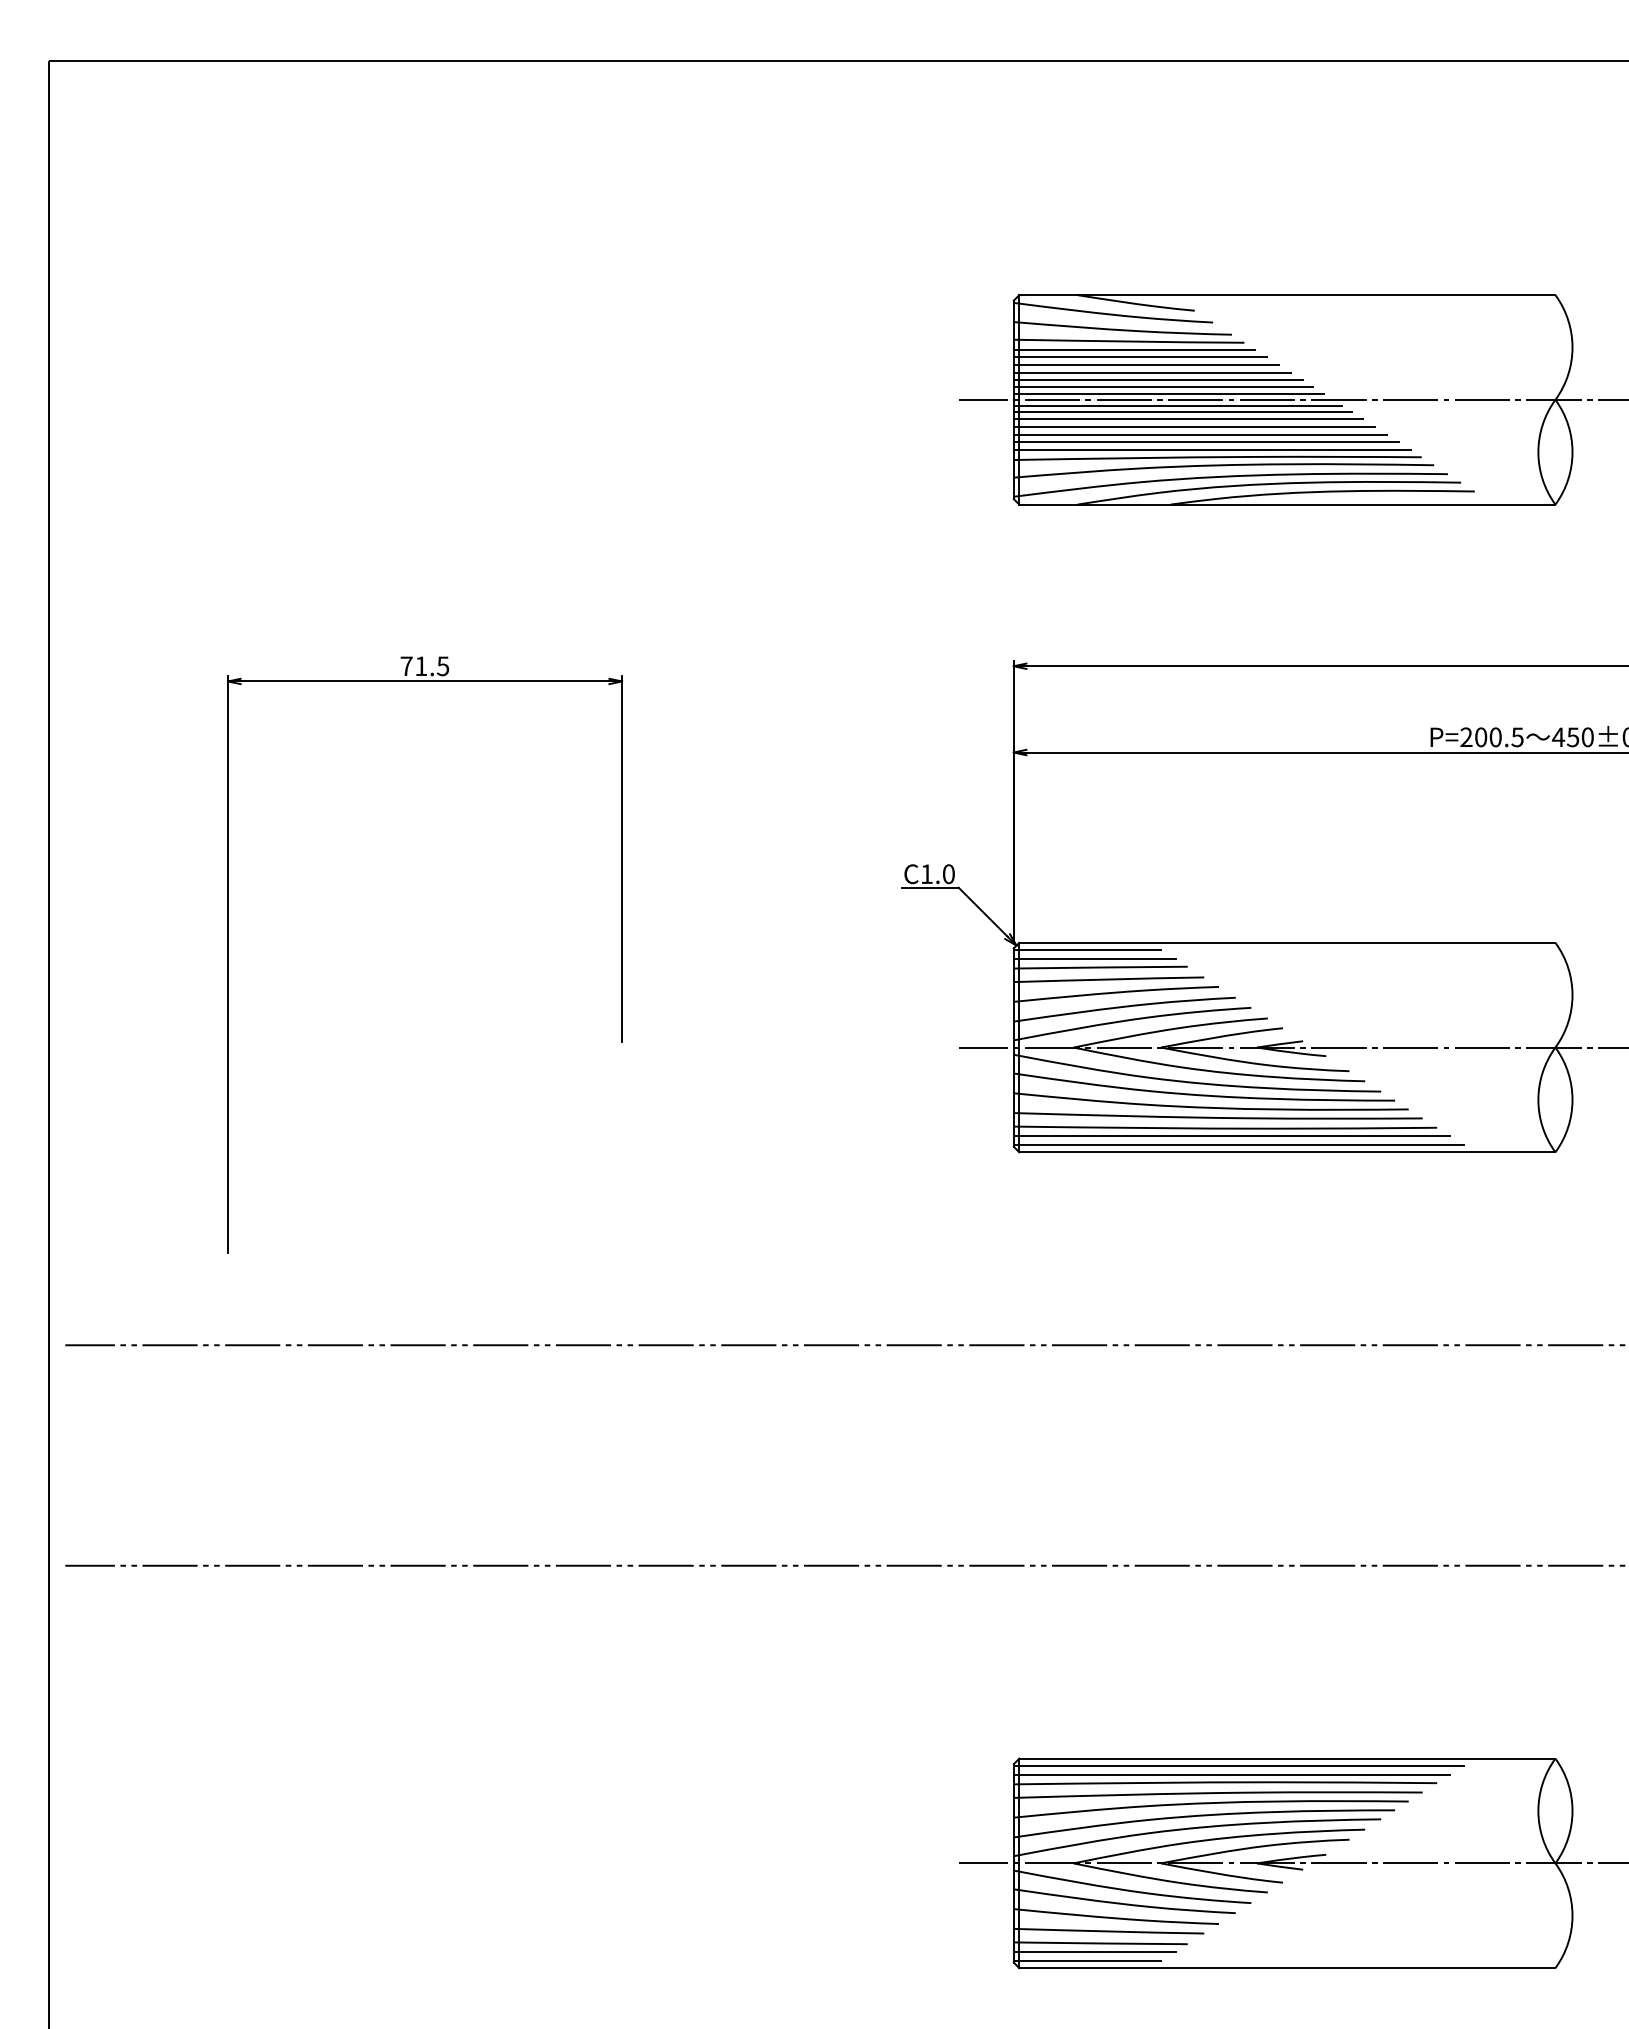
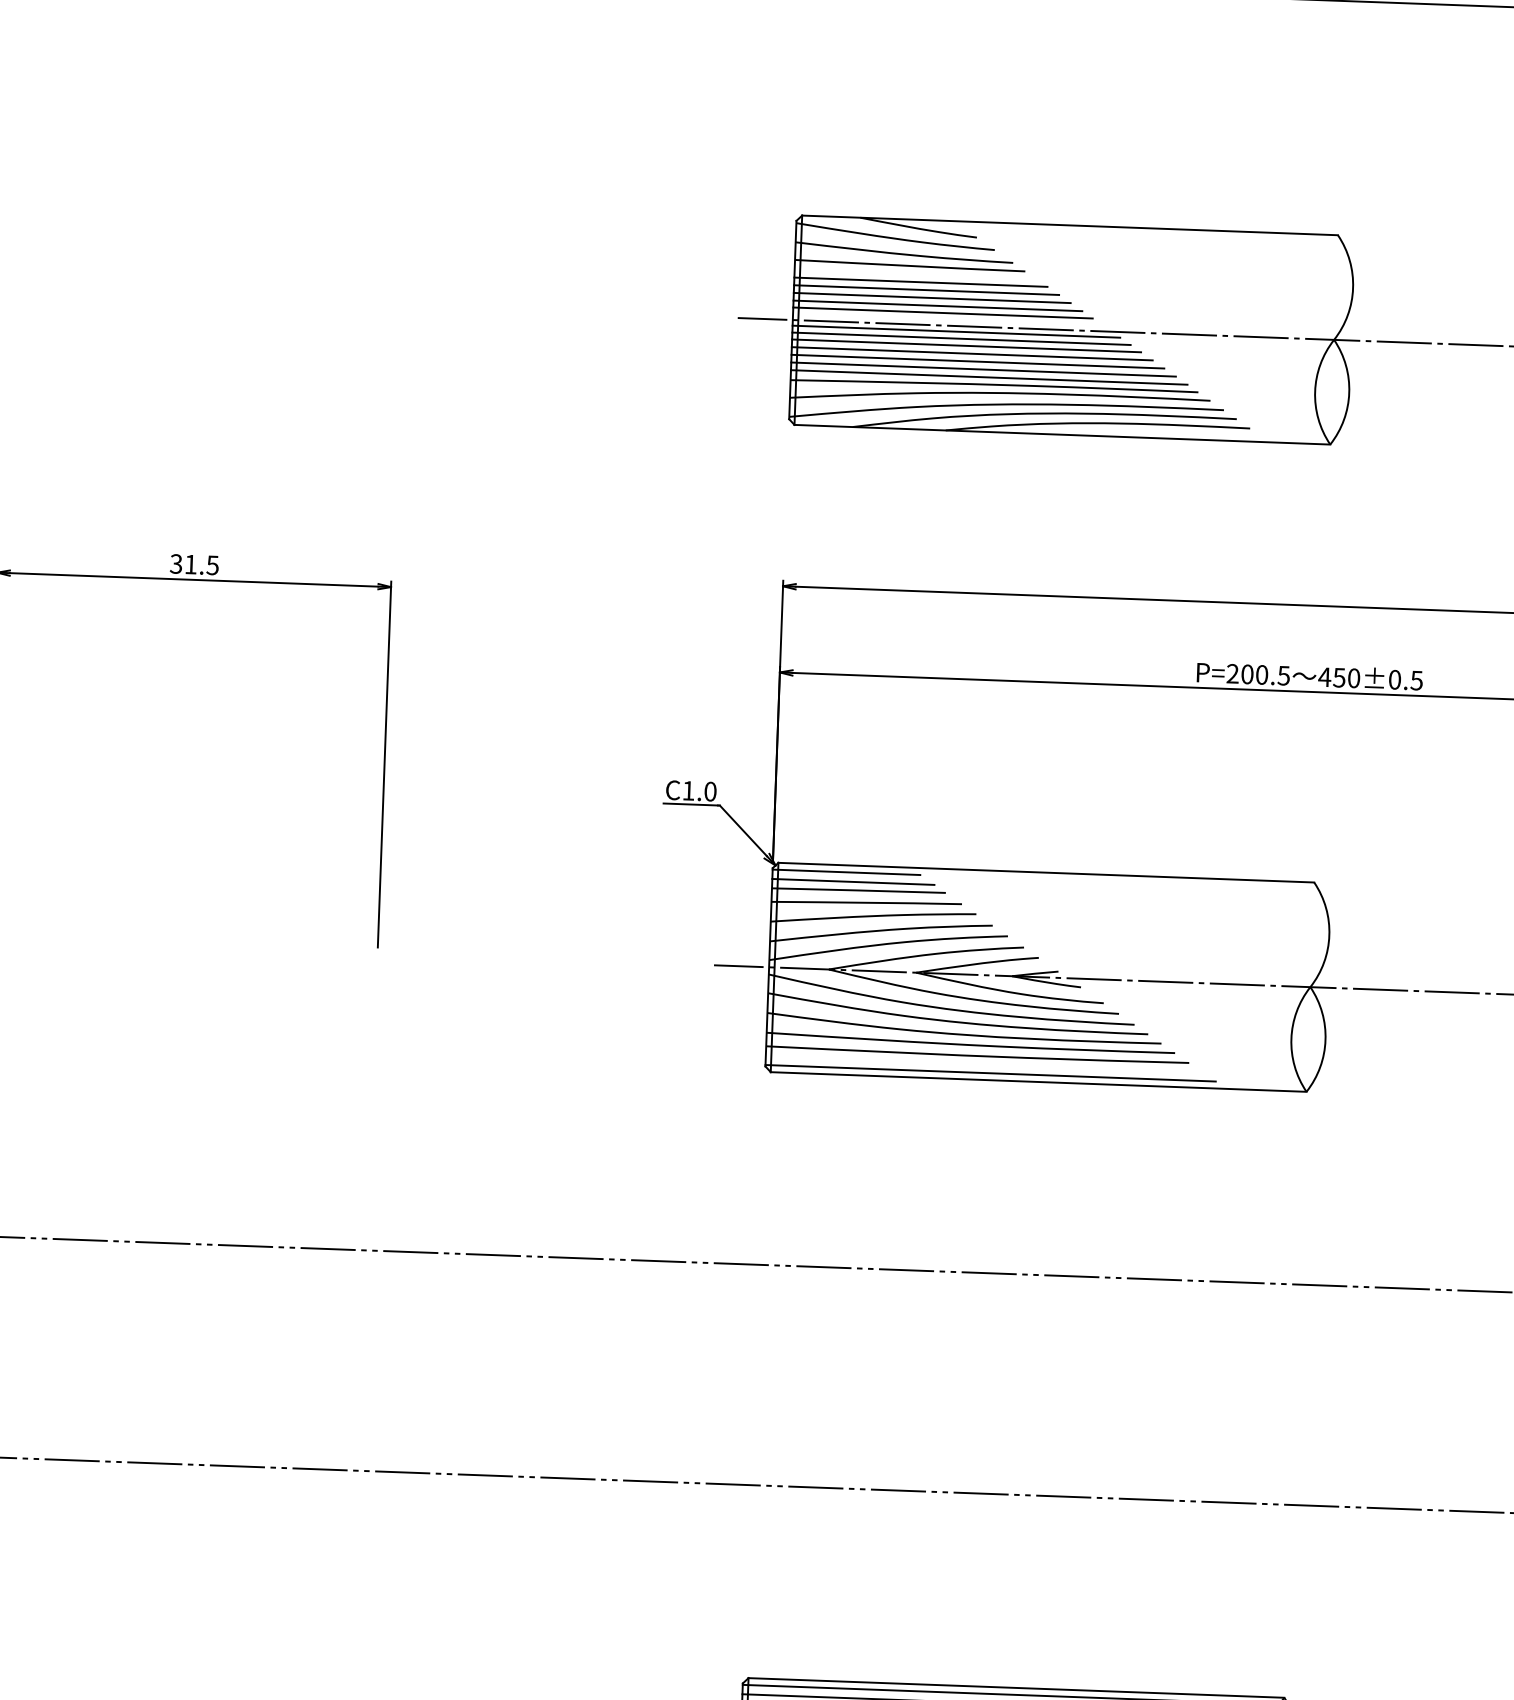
line: (1134, 349) -> (915, 274), removed
line: (1168, 394) -> (947, 320), removed
text: (406, 666) -> (176, 564), 71.5 -> 31.5
line: (1231, 1135) -> (983, 1063), removed

